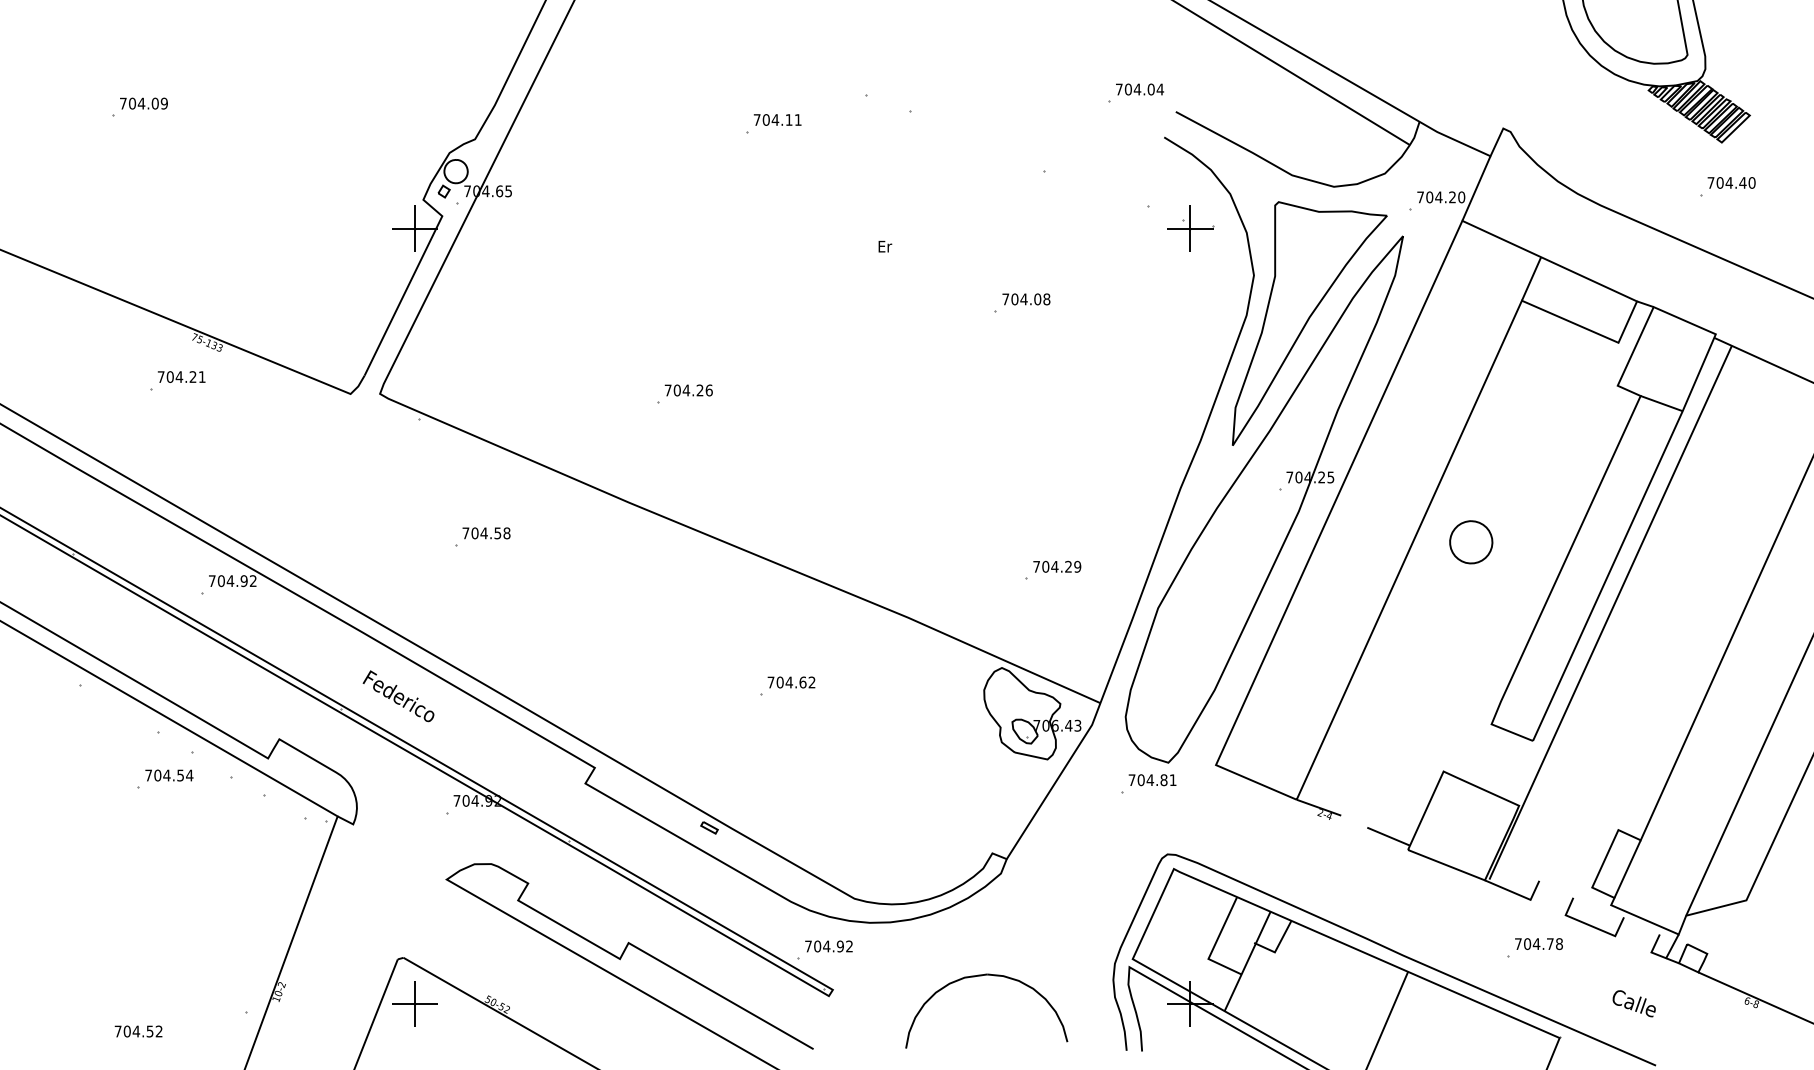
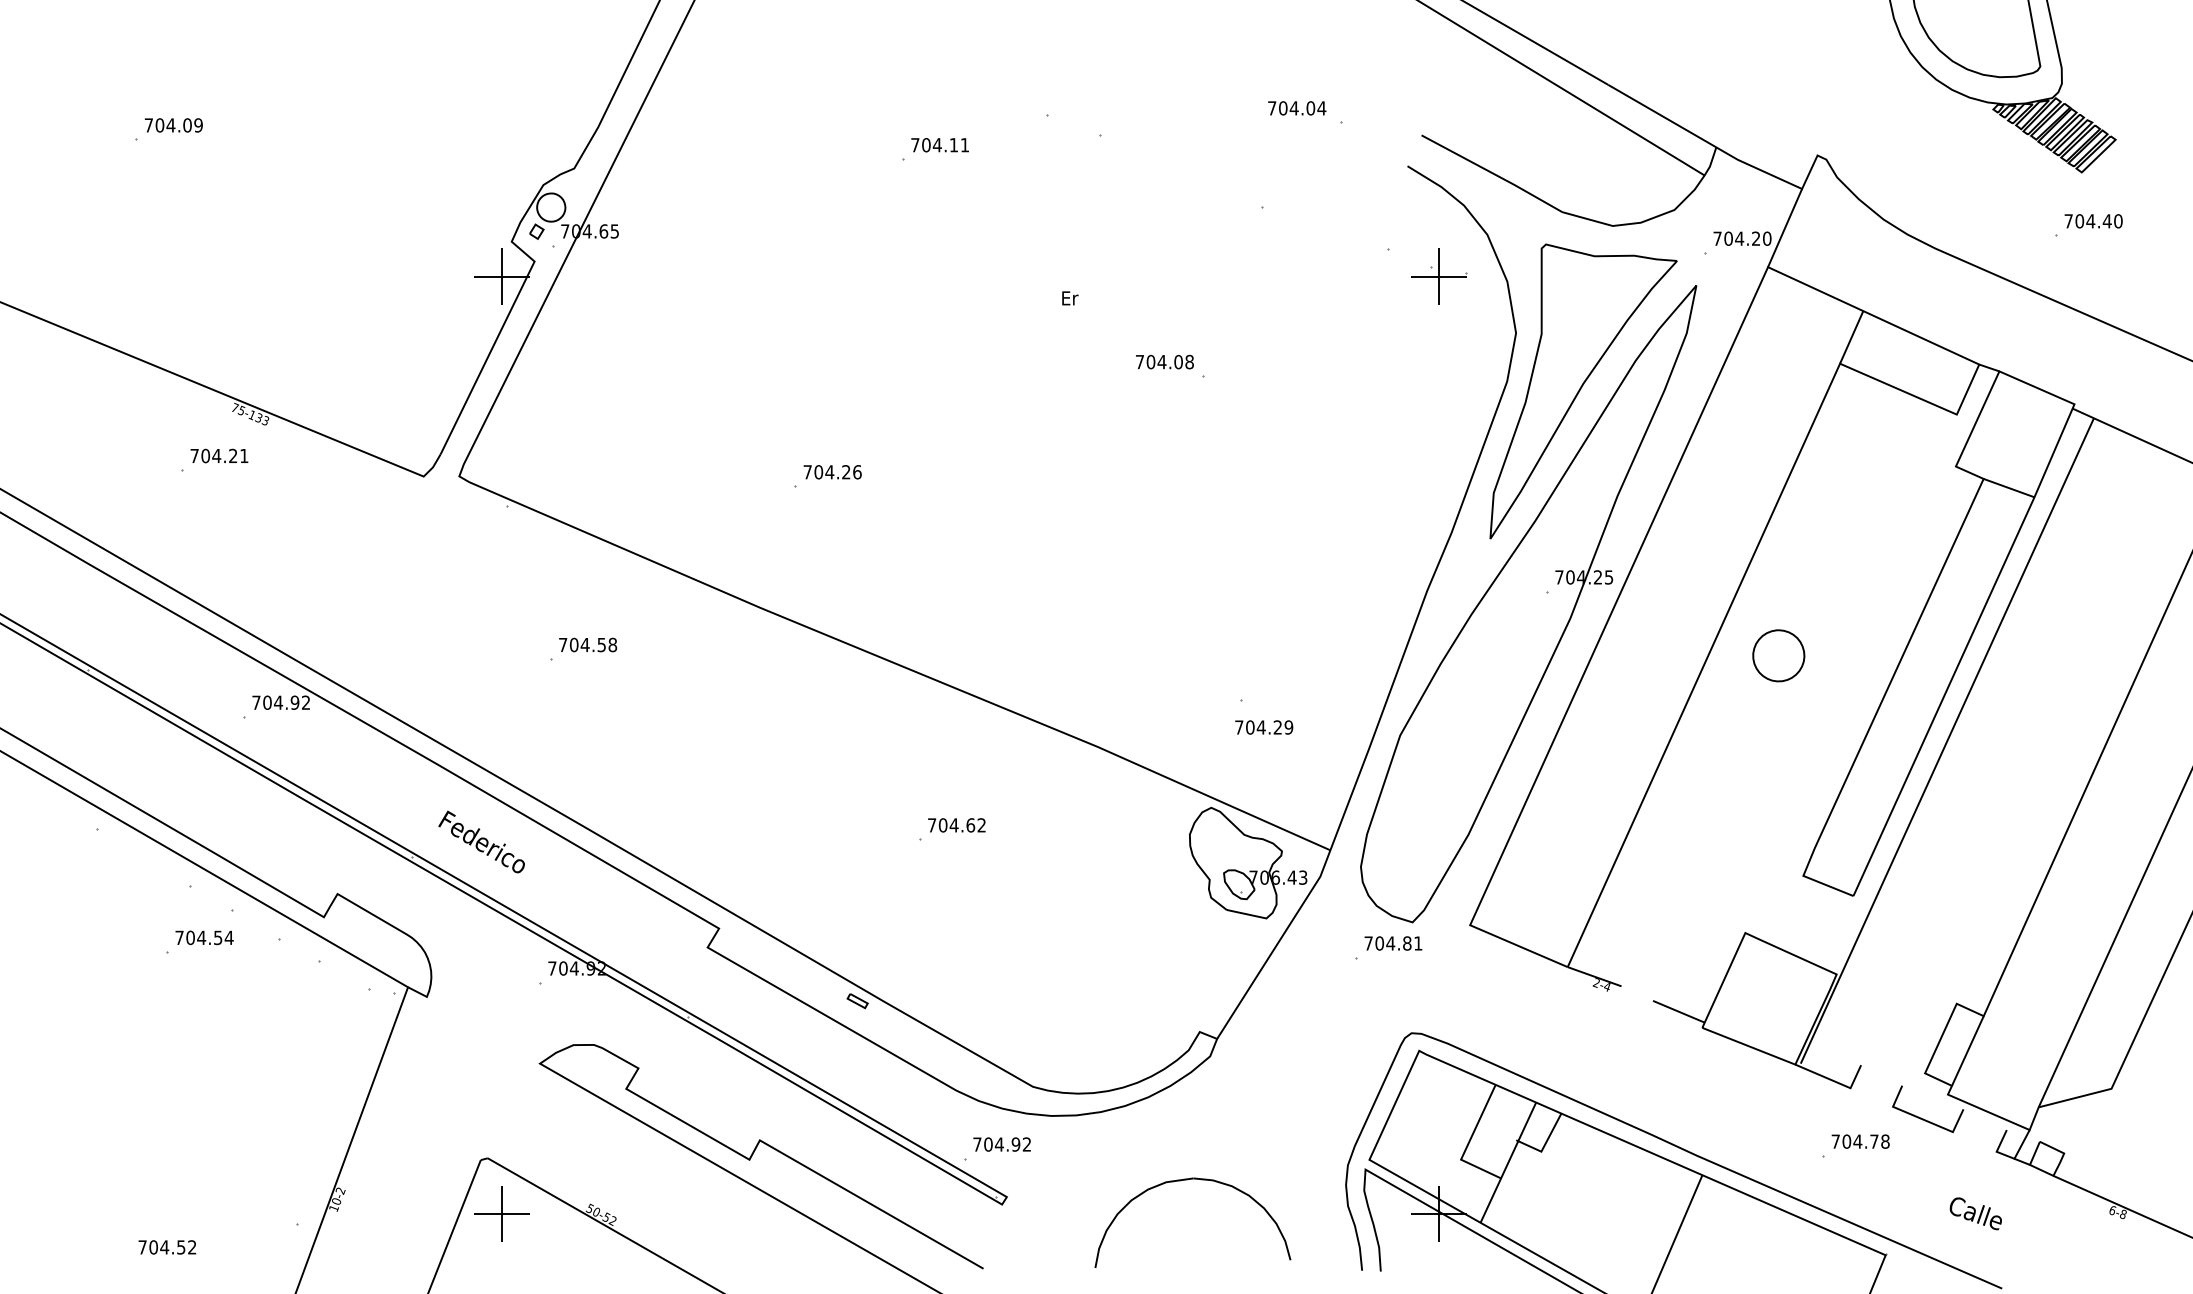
text: (1140, 89) -> (1297, 108), moved
text: (1026, 298) -> (1164, 361), moved
text: (1057, 566) -> (1264, 727), moved

